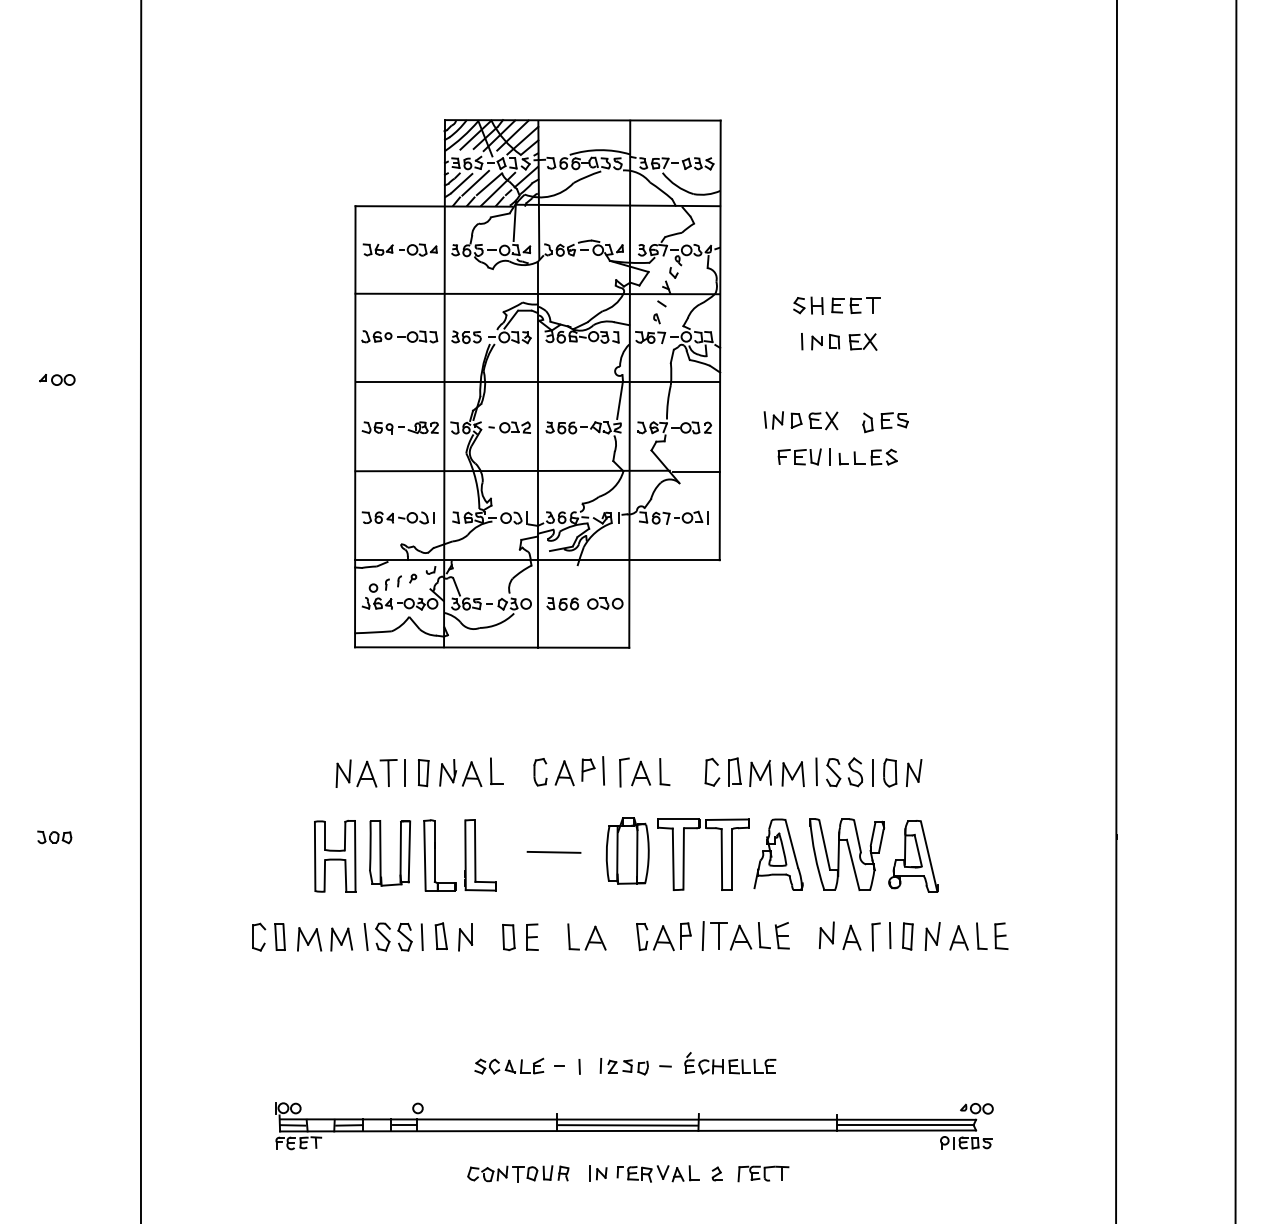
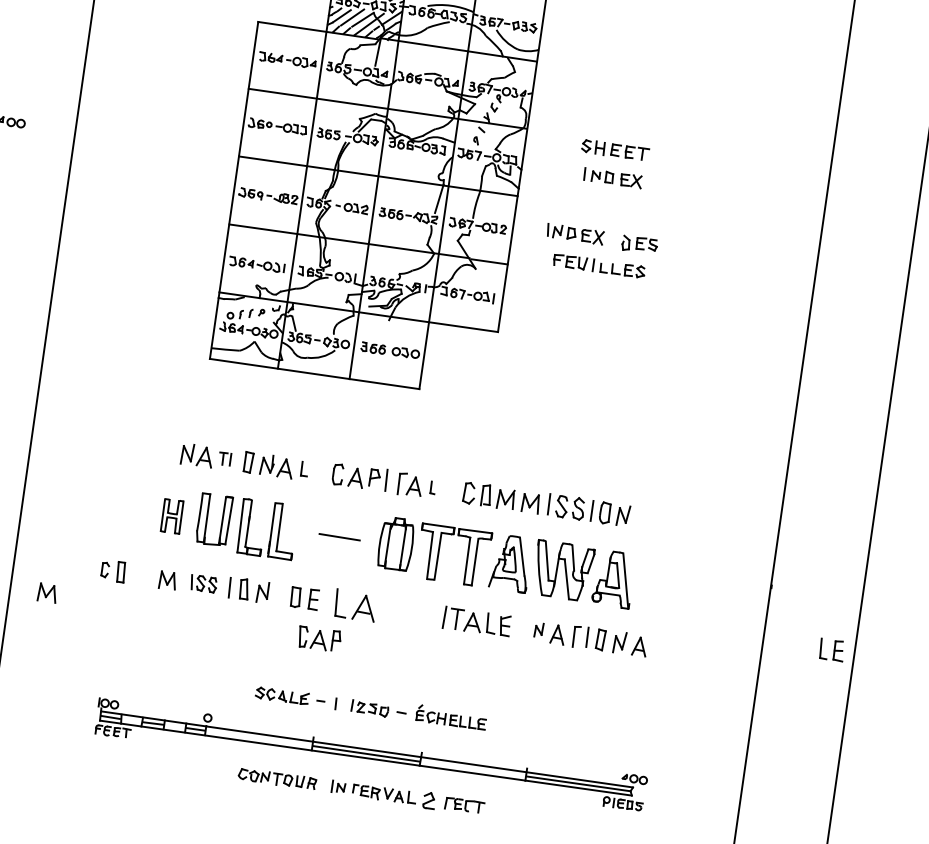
part: (496, 771) -> (304, 469), size x0.7
part: (664, 771) -> (432, 487), size x0.6
part: (392, 772) -> (224, 458), size x0.6
part: (335, 855) -> (172, 515), size x0.6
part: (826, 934) -> (538, 629), size x0.7
part: (992, 935) -> (832, 649), moved
part: (259, 936) -> (105, 569), size x0.7
part: (387, 936) -> (203, 583), size x0.7
part: (586, 936) -> (355, 605), size x1.4
part: (663, 936) -> (319, 638), moved
part: (309, 939) -> (47, 593), moved
part: (716, 1173) -> (428, 800), size x1.6

